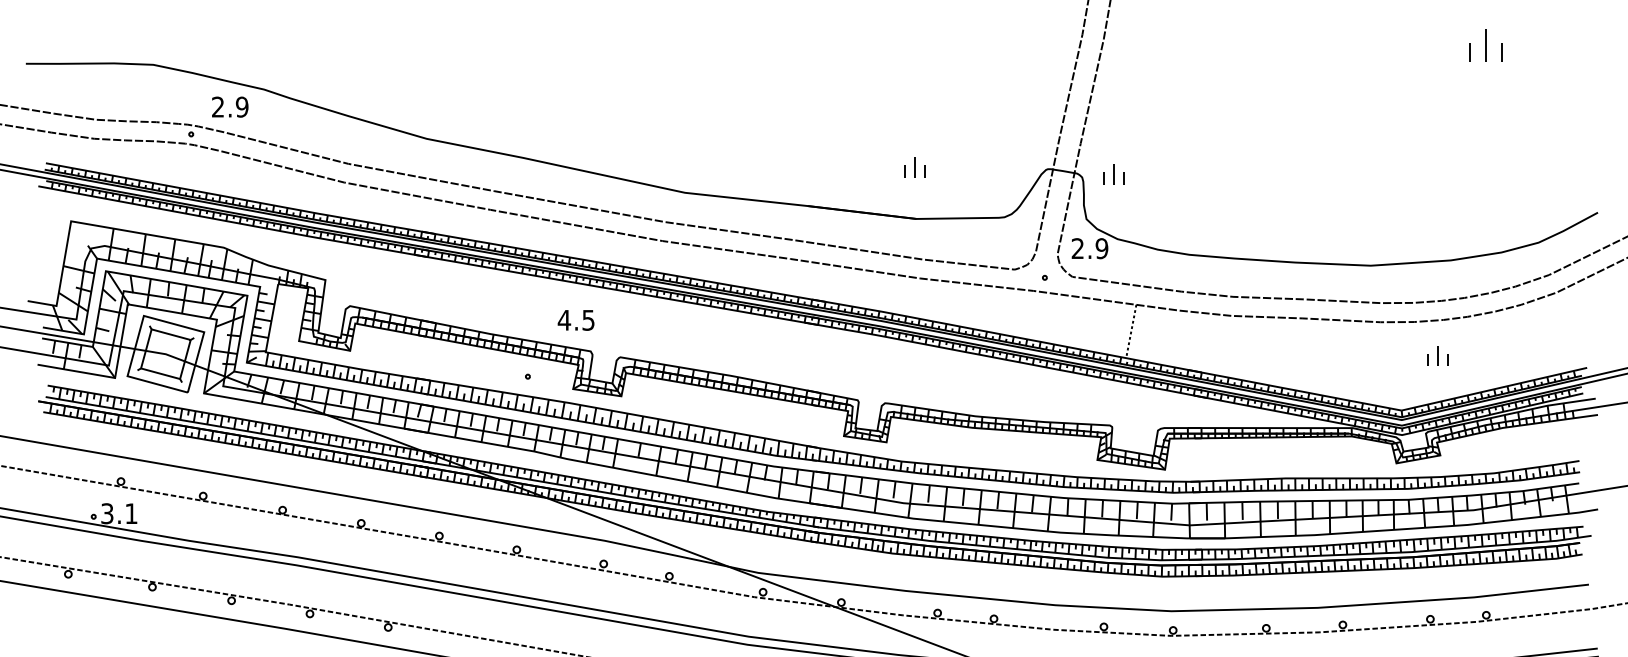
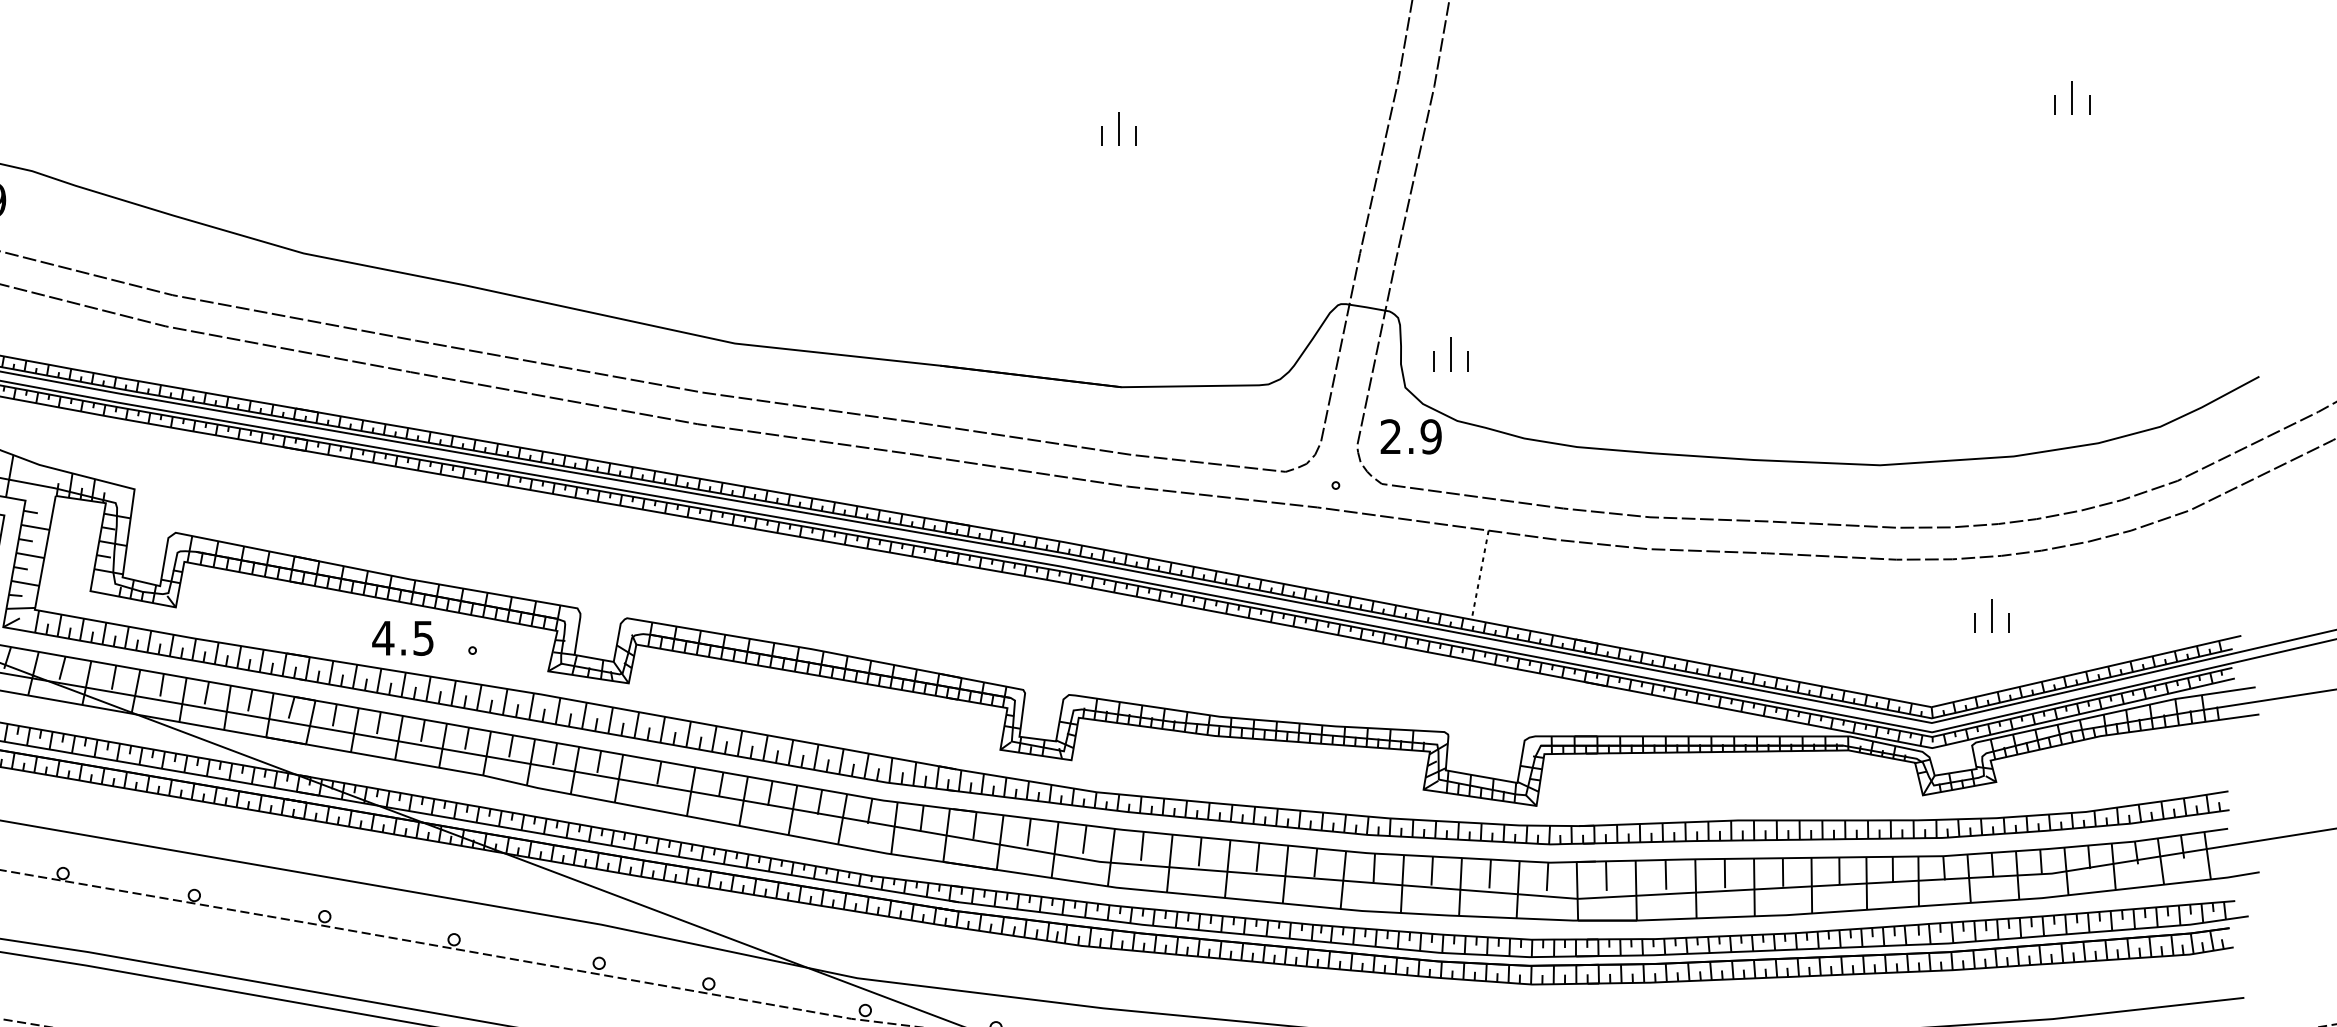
part: (1485, 45) -> (2071, 97), size x0.62
part: (914, 167) -> (1118, 129), moved
part: (1113, 174) -> (1450, 354), moved
text: (575, 320) -> (401, 638), moved

